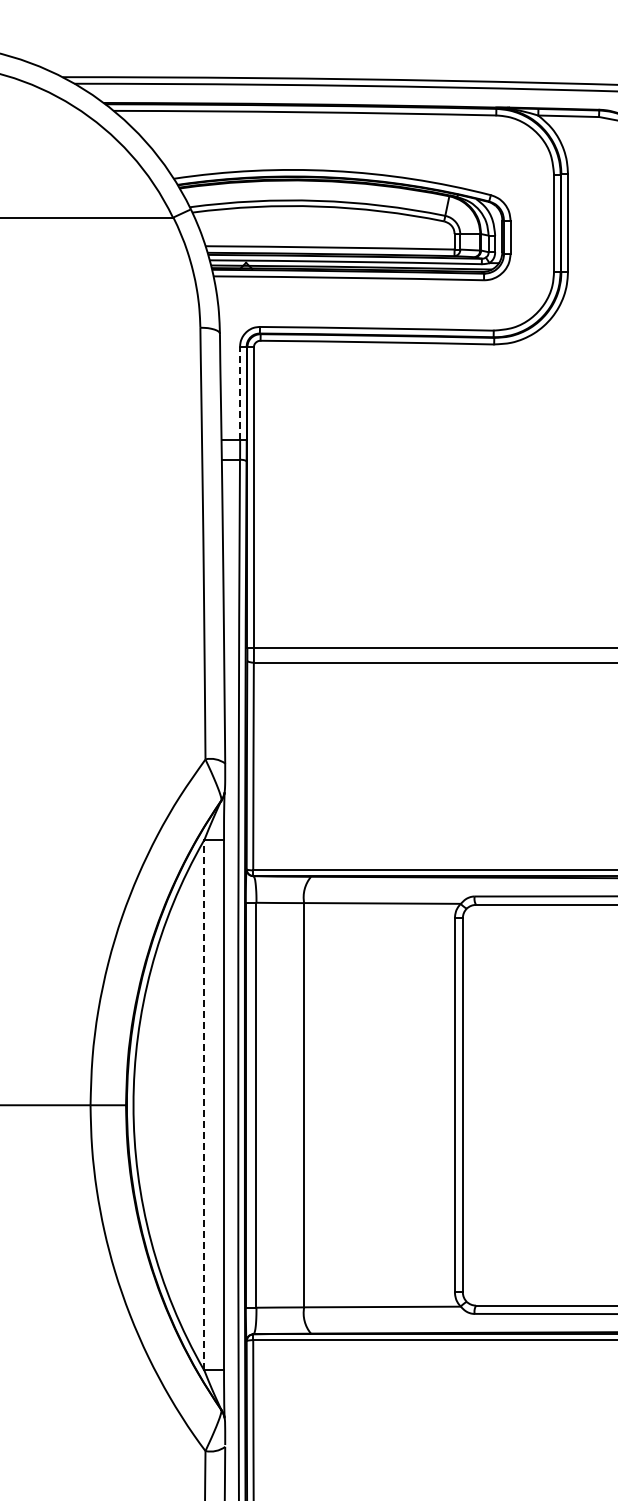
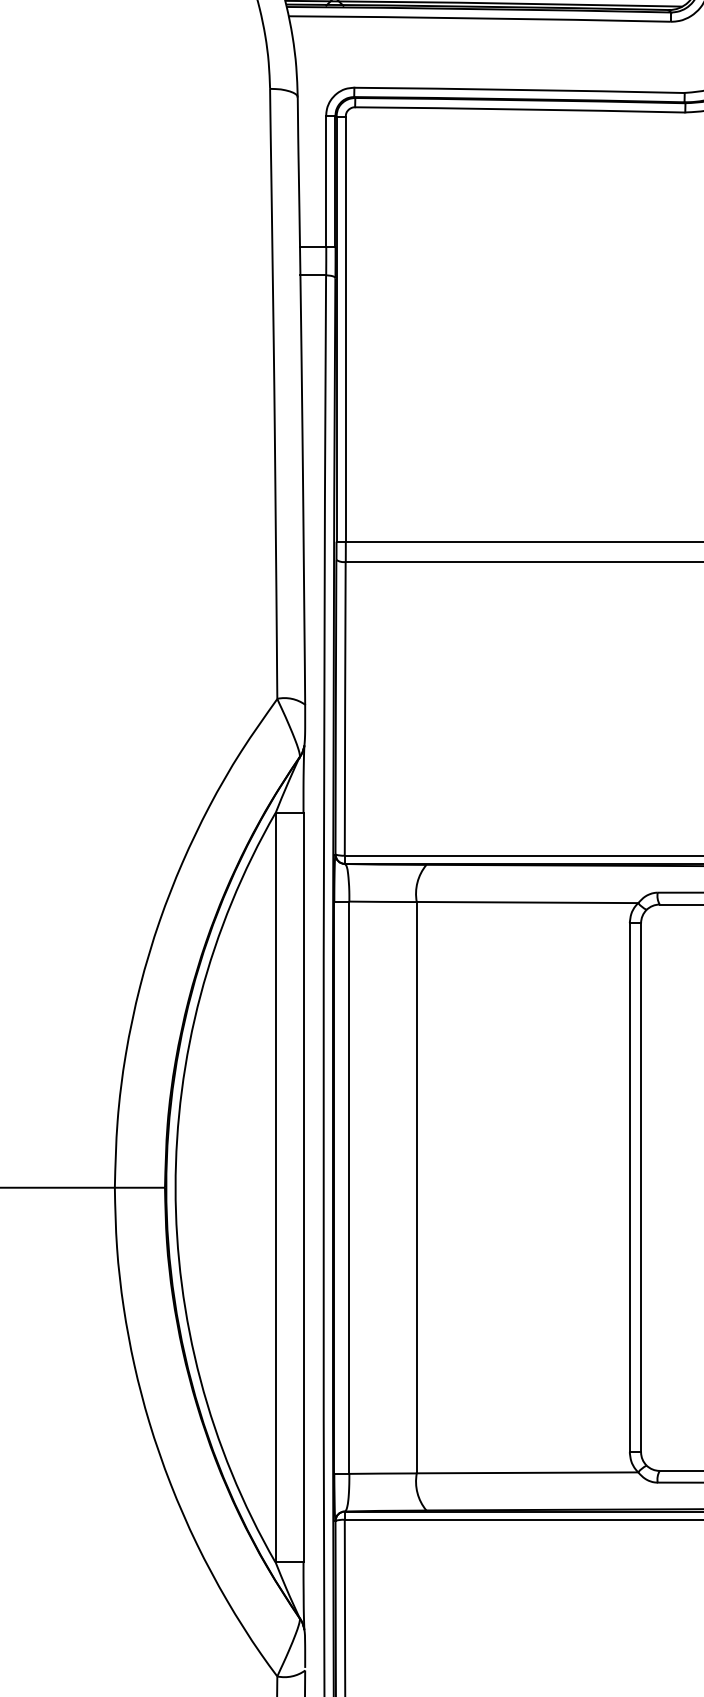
line: (240, 393) -> (326, 181), dashed -> solid
line: (204, 1104) -> (275, 1186), dashed -> solid

